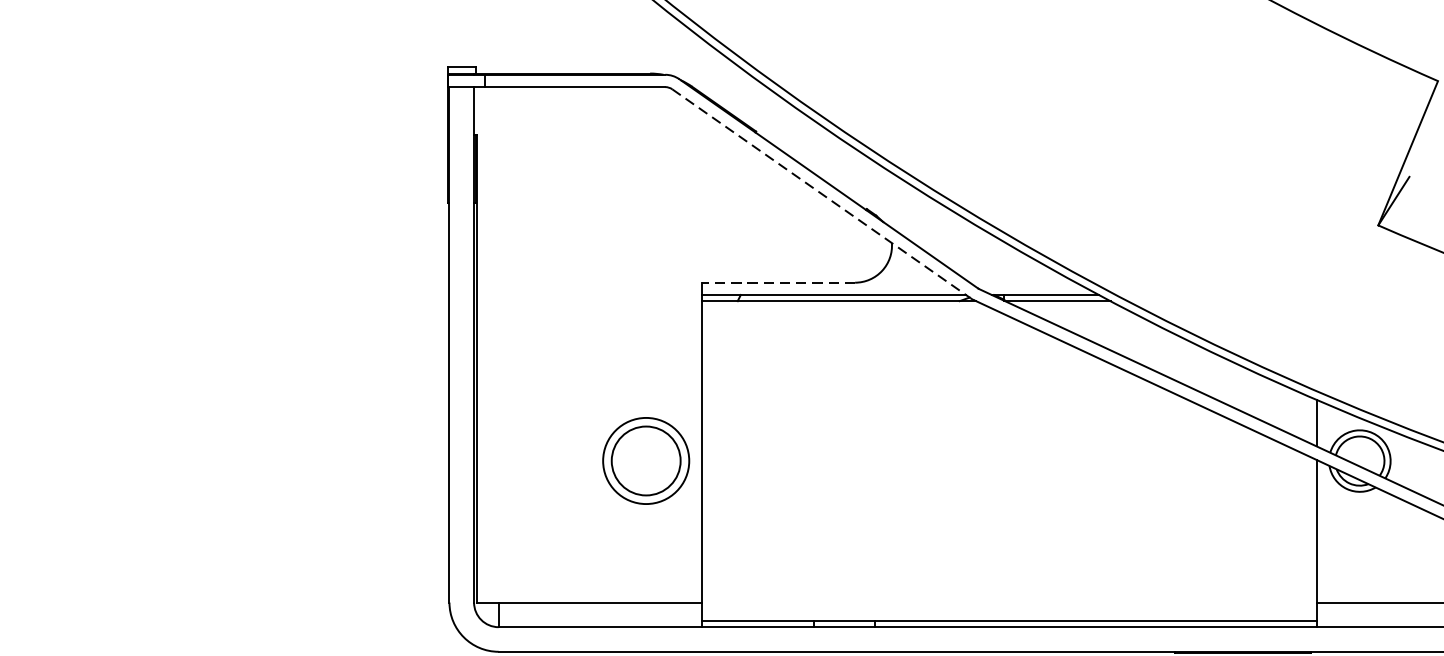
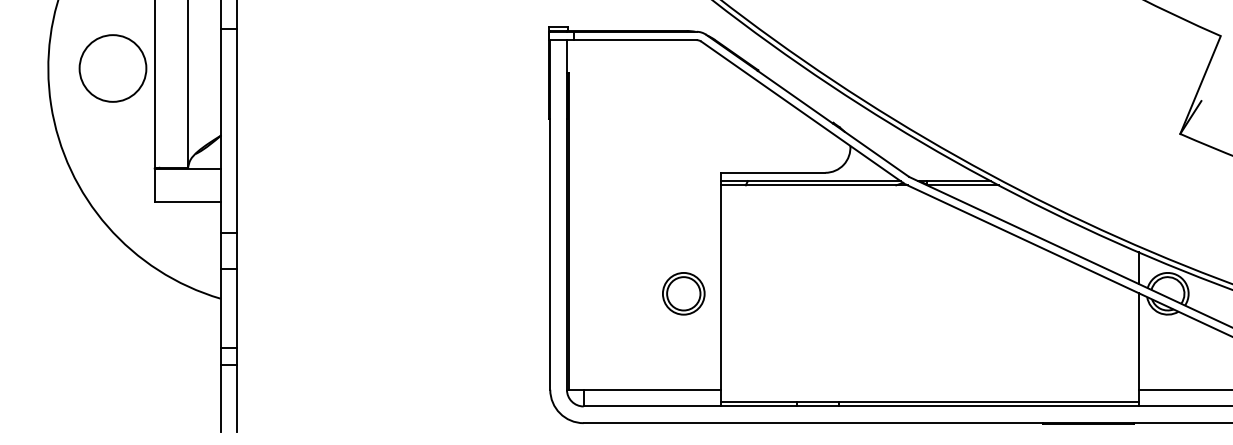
line: (821, 193) -> (802, 112), dashed -> solid
line: (777, 282) -> (772, 172), dashed -> solid
part: (645, 460) -> (683, 293), size x0.71

